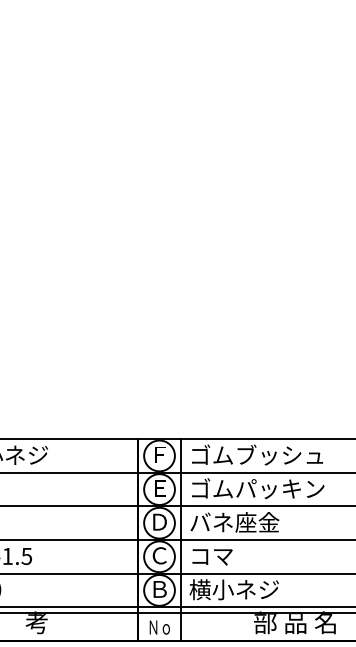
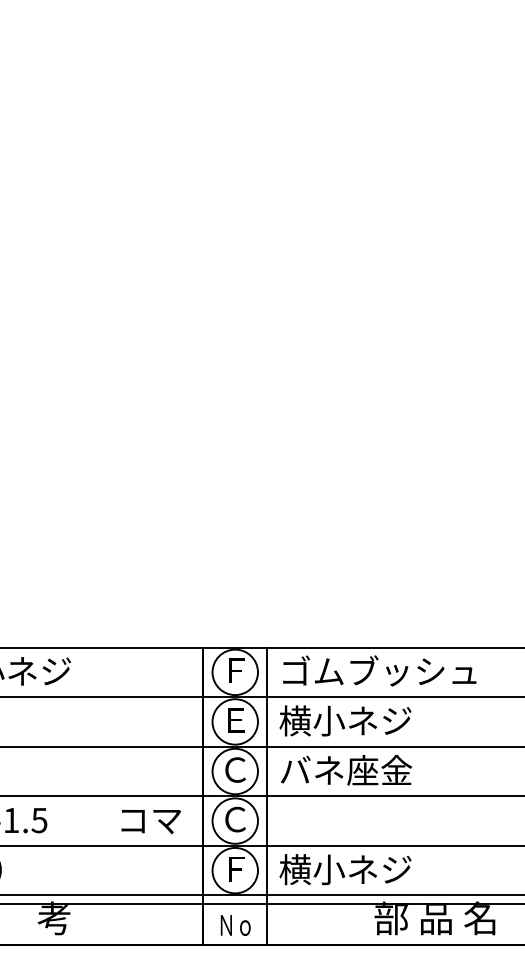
text: (256, 488) -> (378, 720), ゴムパッキン -> 横小ネジ
text: (159, 521) -> (235, 769), Ｄ -> Ｃ
text: (212, 557) -> (151, 822), moved
text: (159, 589) -> (235, 869), Ｂ -> Ｆ

